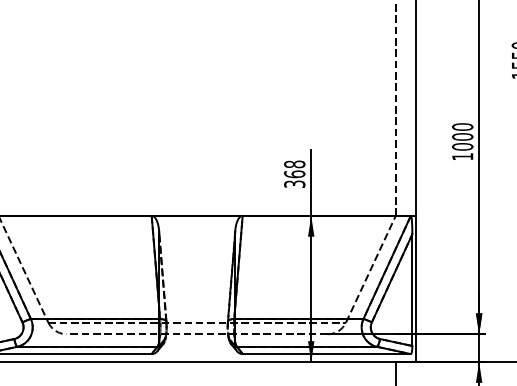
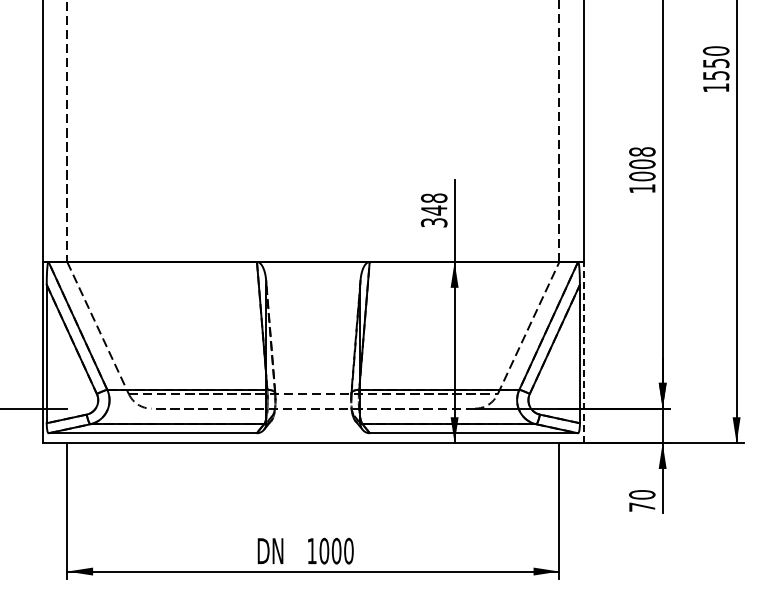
text: (462, 126) -> (642, 151), 1000 -> 1008
text: (294, 174) -> (433, 210), 368 -> 348
line: (416, 288) -> (584, 352), solid -> dashed

